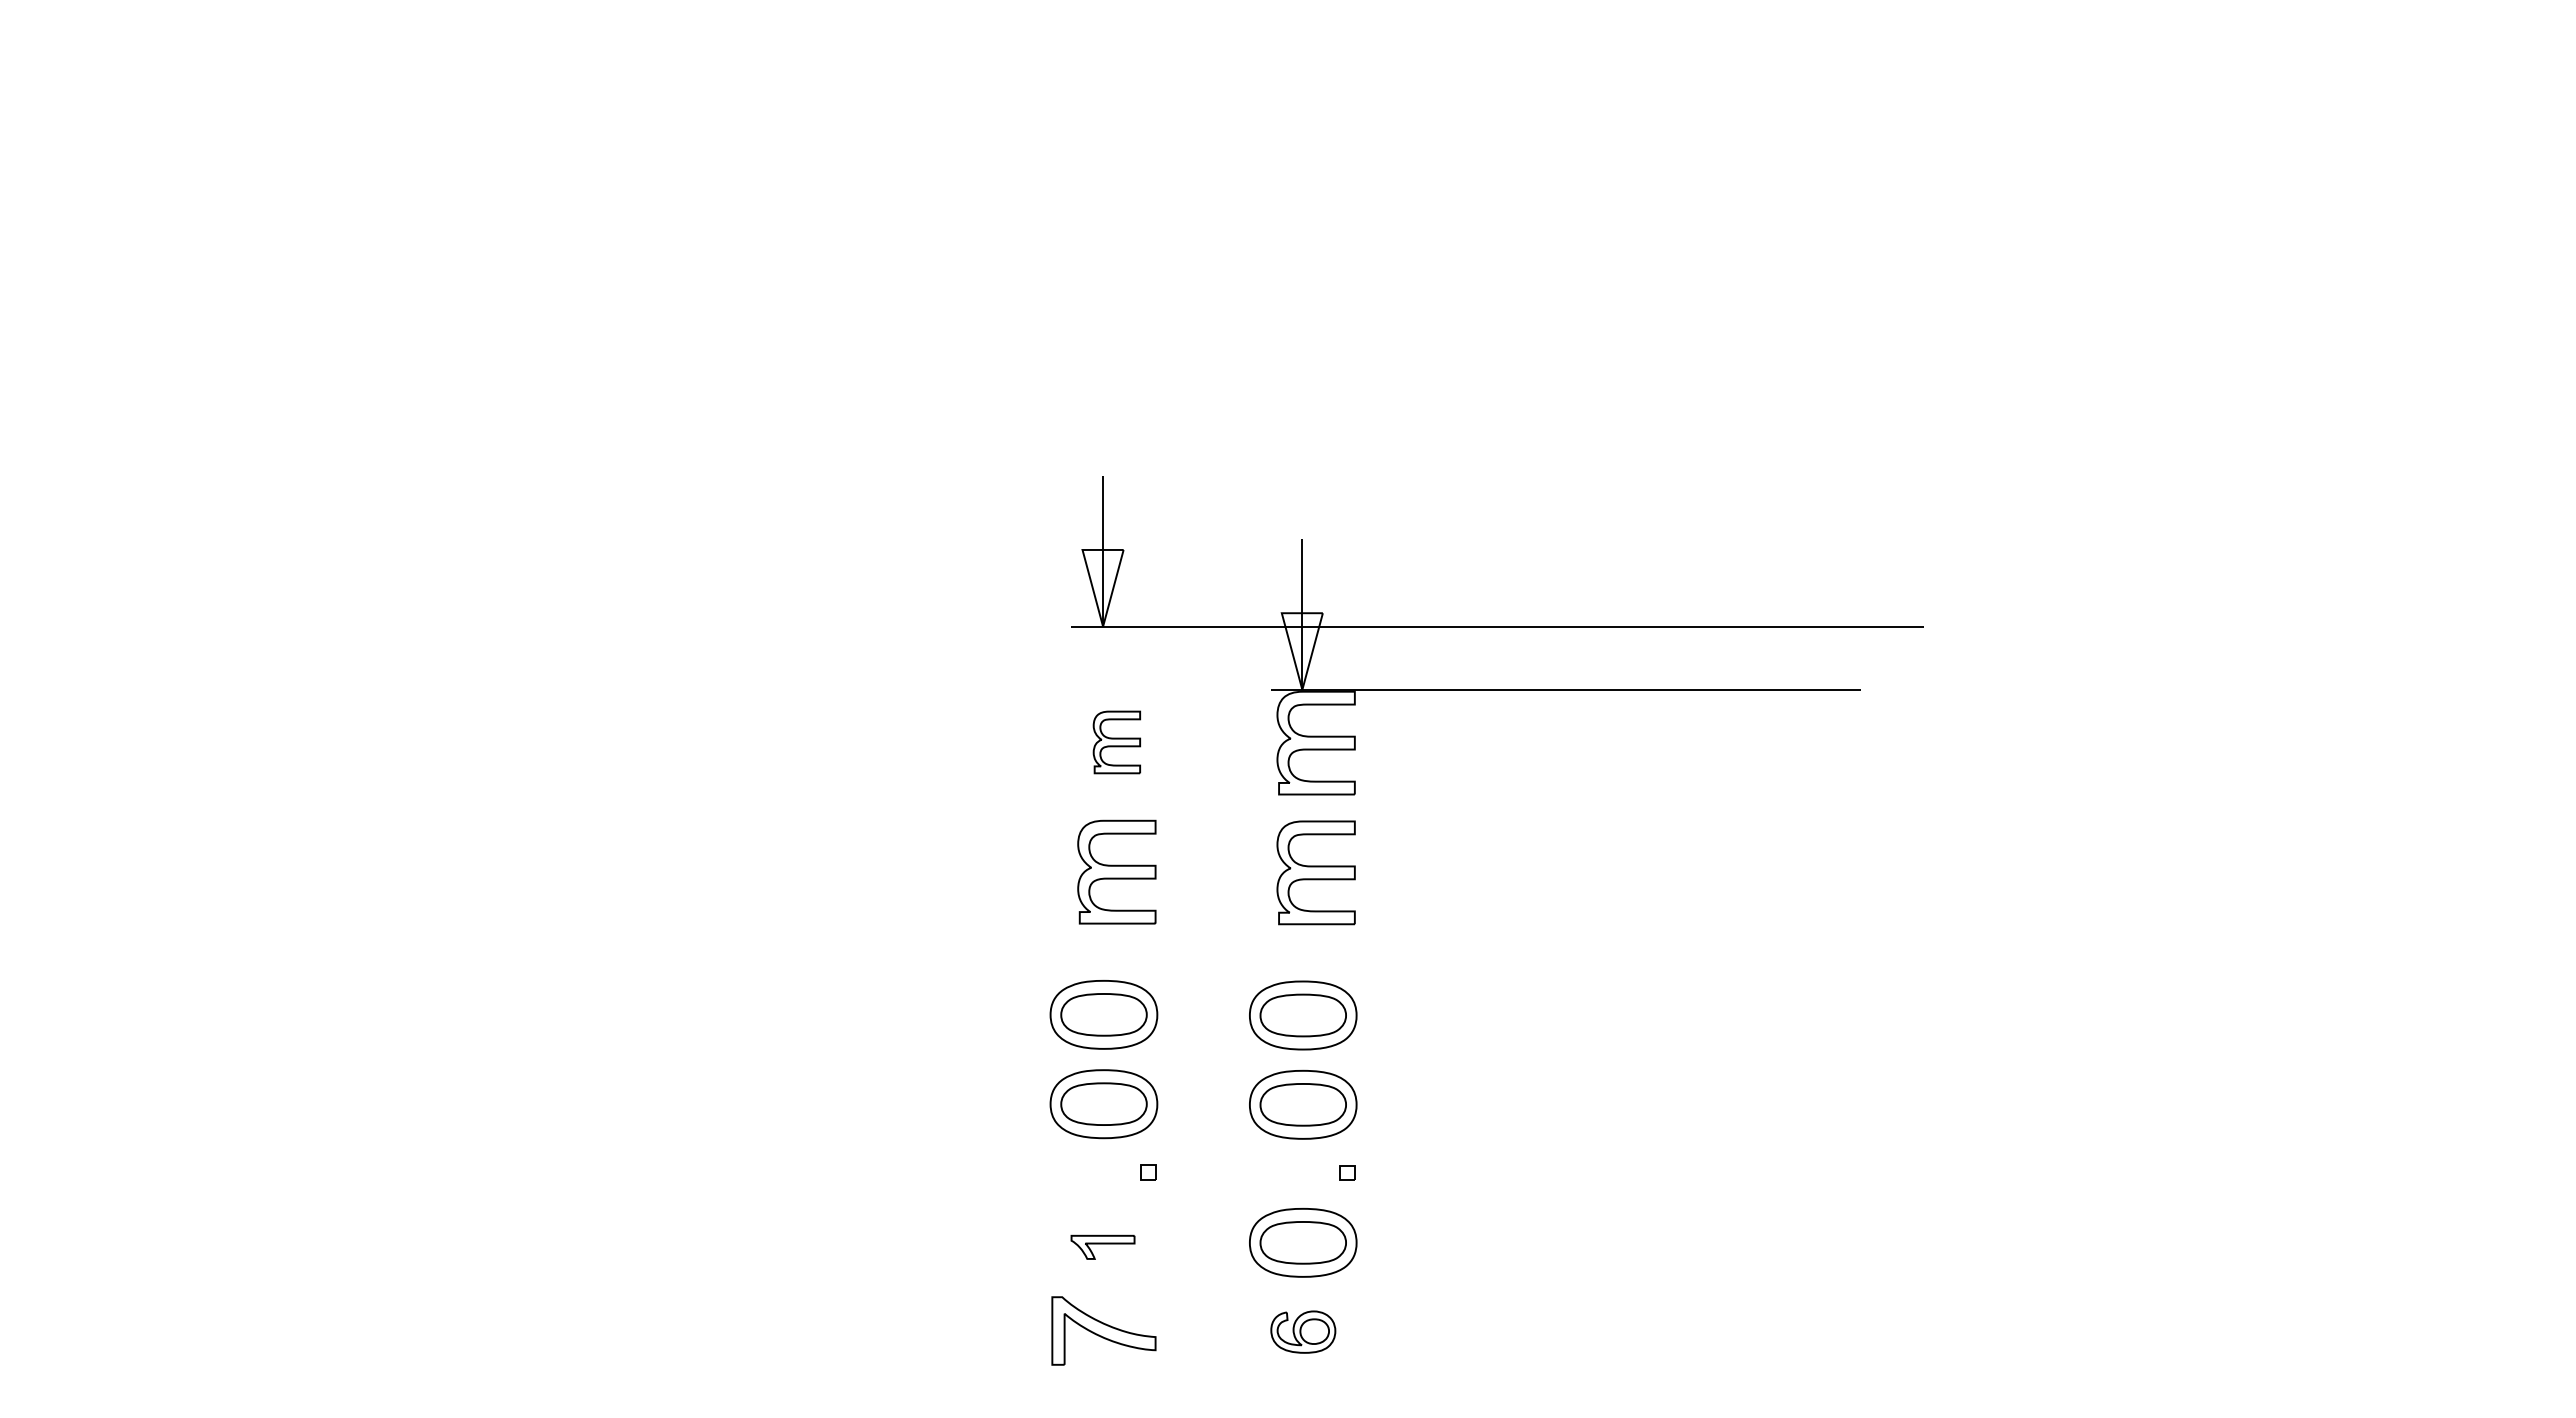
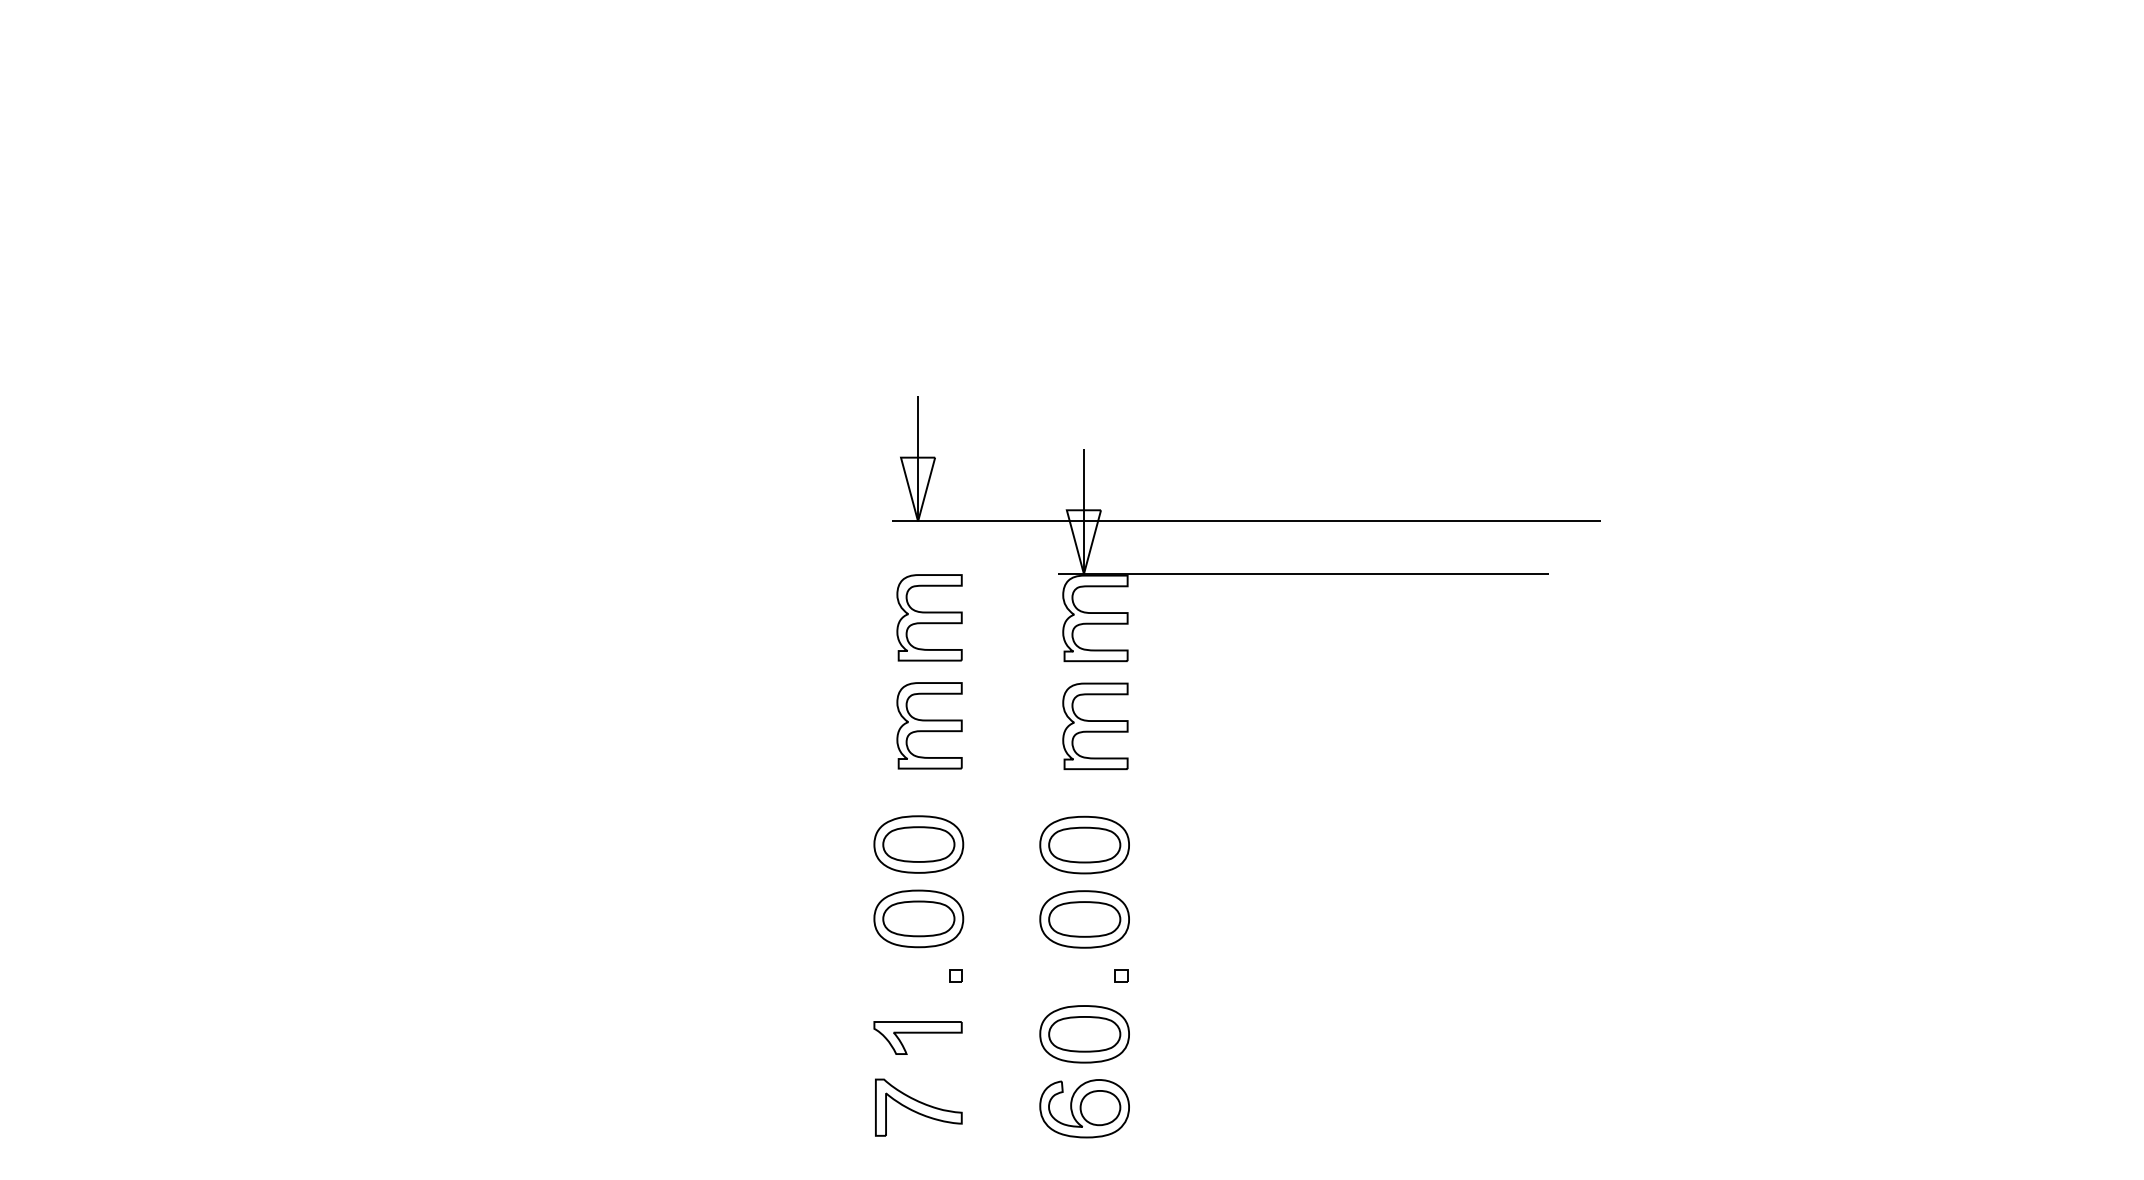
part: (1116, 742) -> (929, 617), size x1.67
part: (1102, 1247) -> (917, 1038), size x1.67
part: (1303, 1331) -> (1084, 1108), size x1.67

